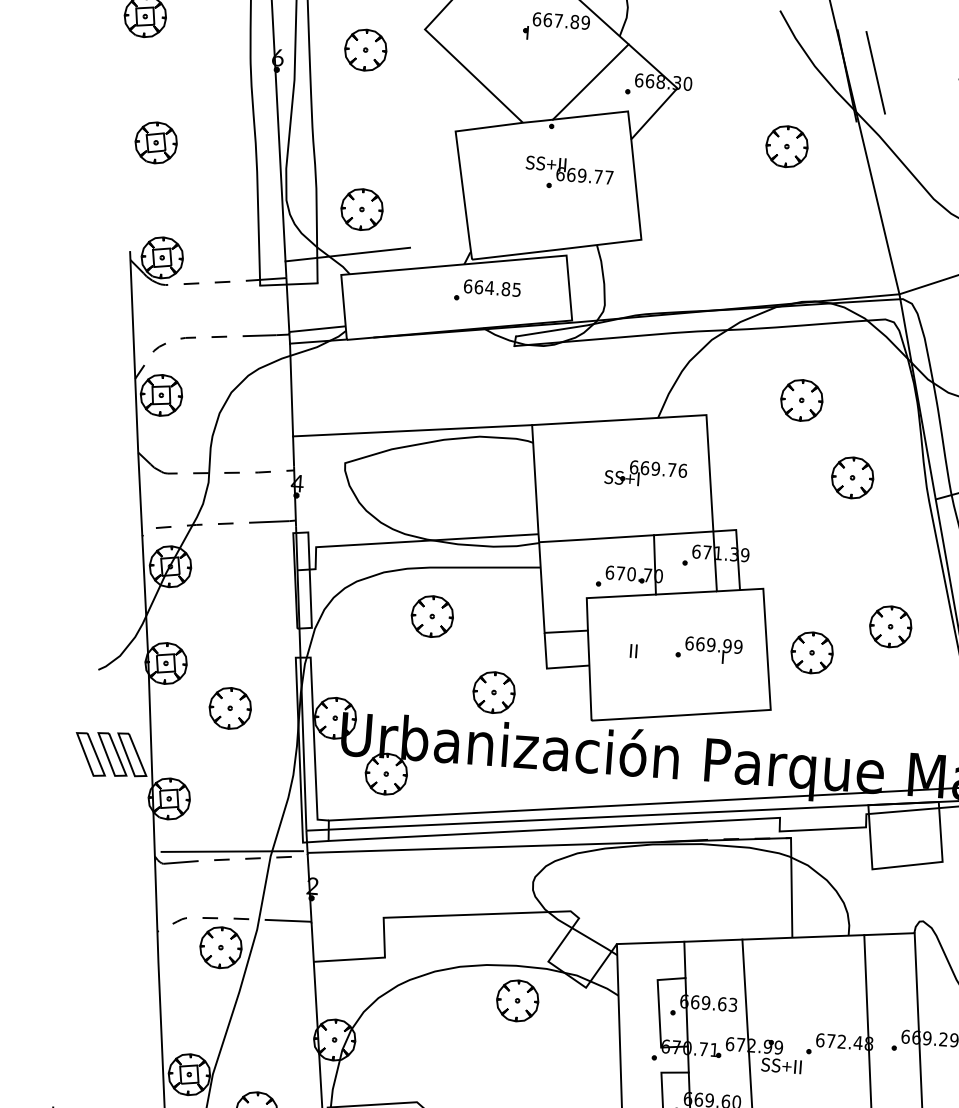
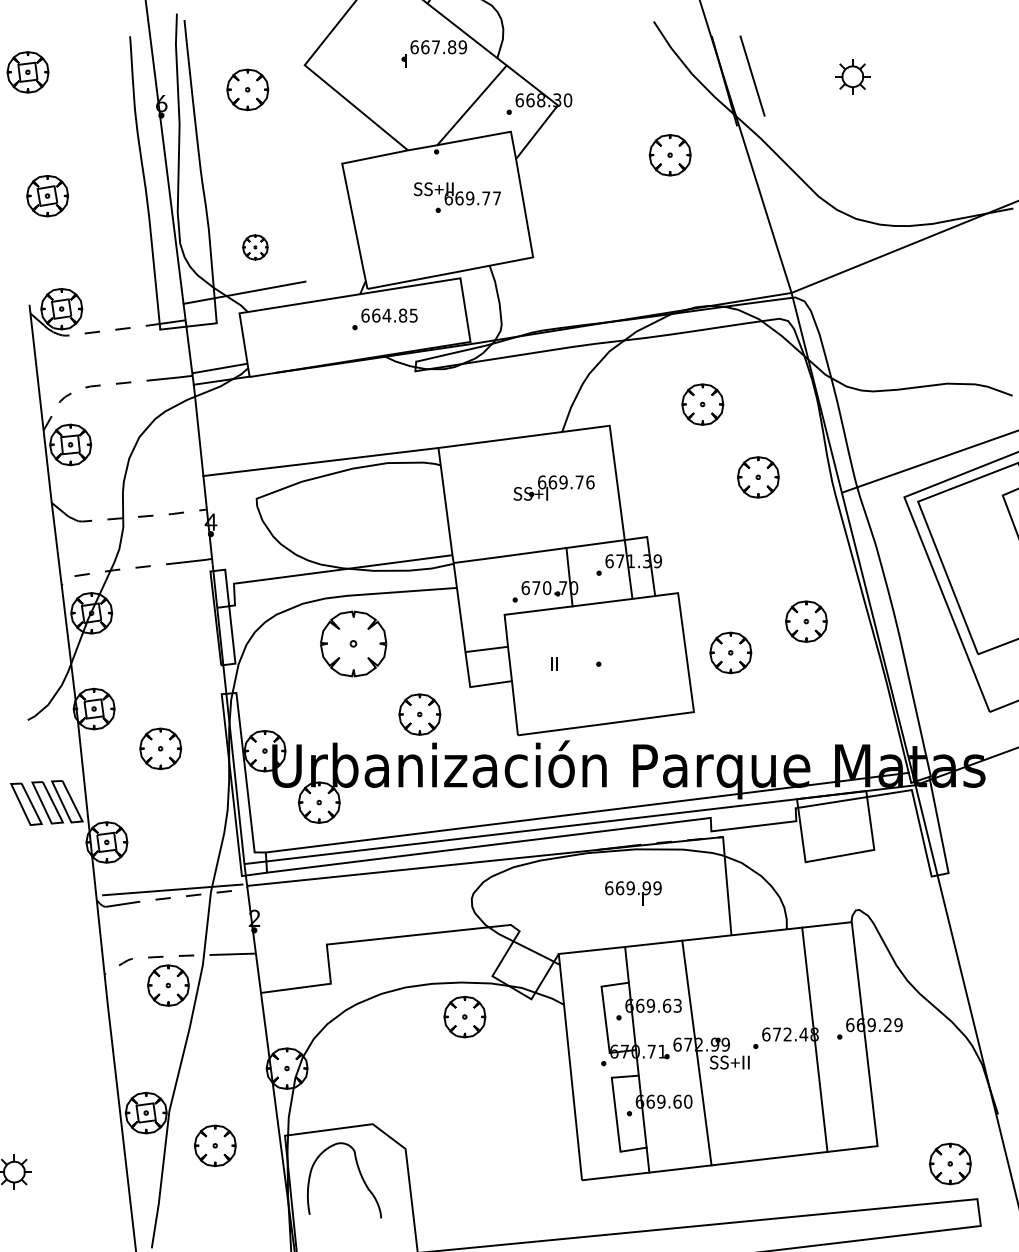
part: (362, 209) -> (255, 247), size x0.6
part: (432, 616) -> (353, 643), size x1.6
text: (713, 650) -> (633, 893), moved

